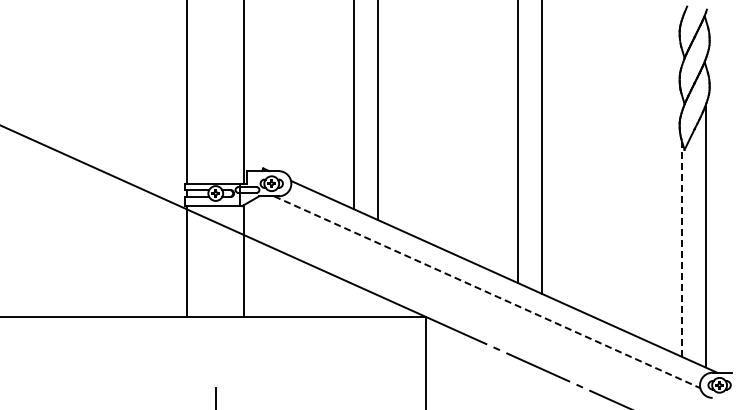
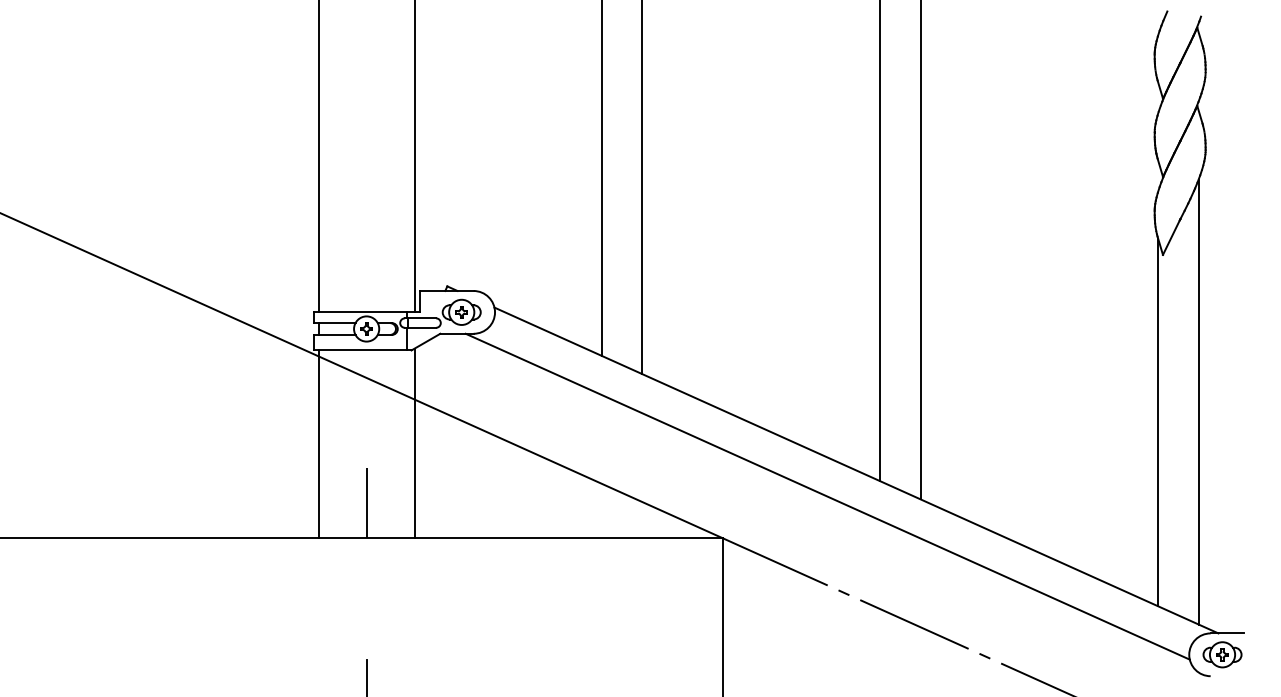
line: (681, 248) -> (1157, 422), dashed -> solid
line: (487, 292) -> (828, 497), dashed -> solid
line: (215, 295) -> (366, 502), added

